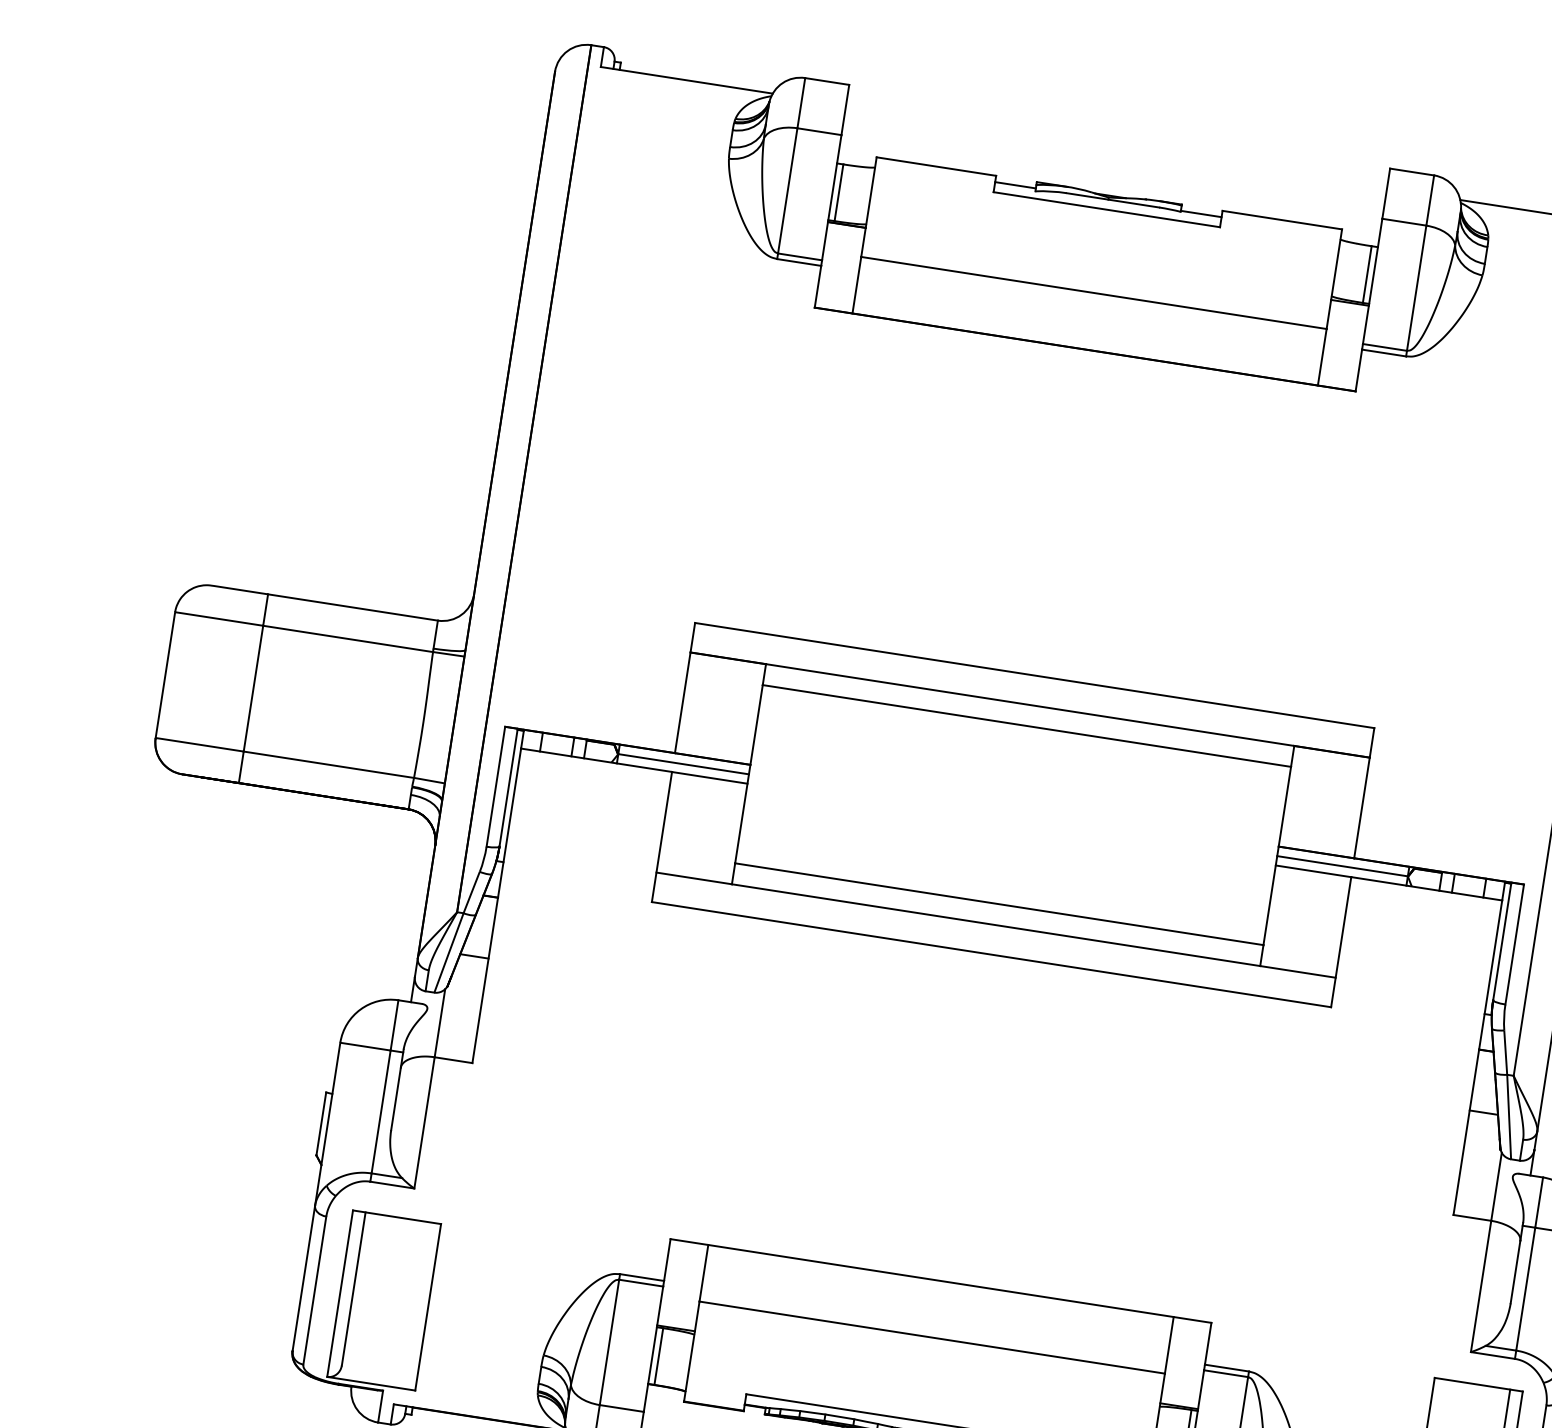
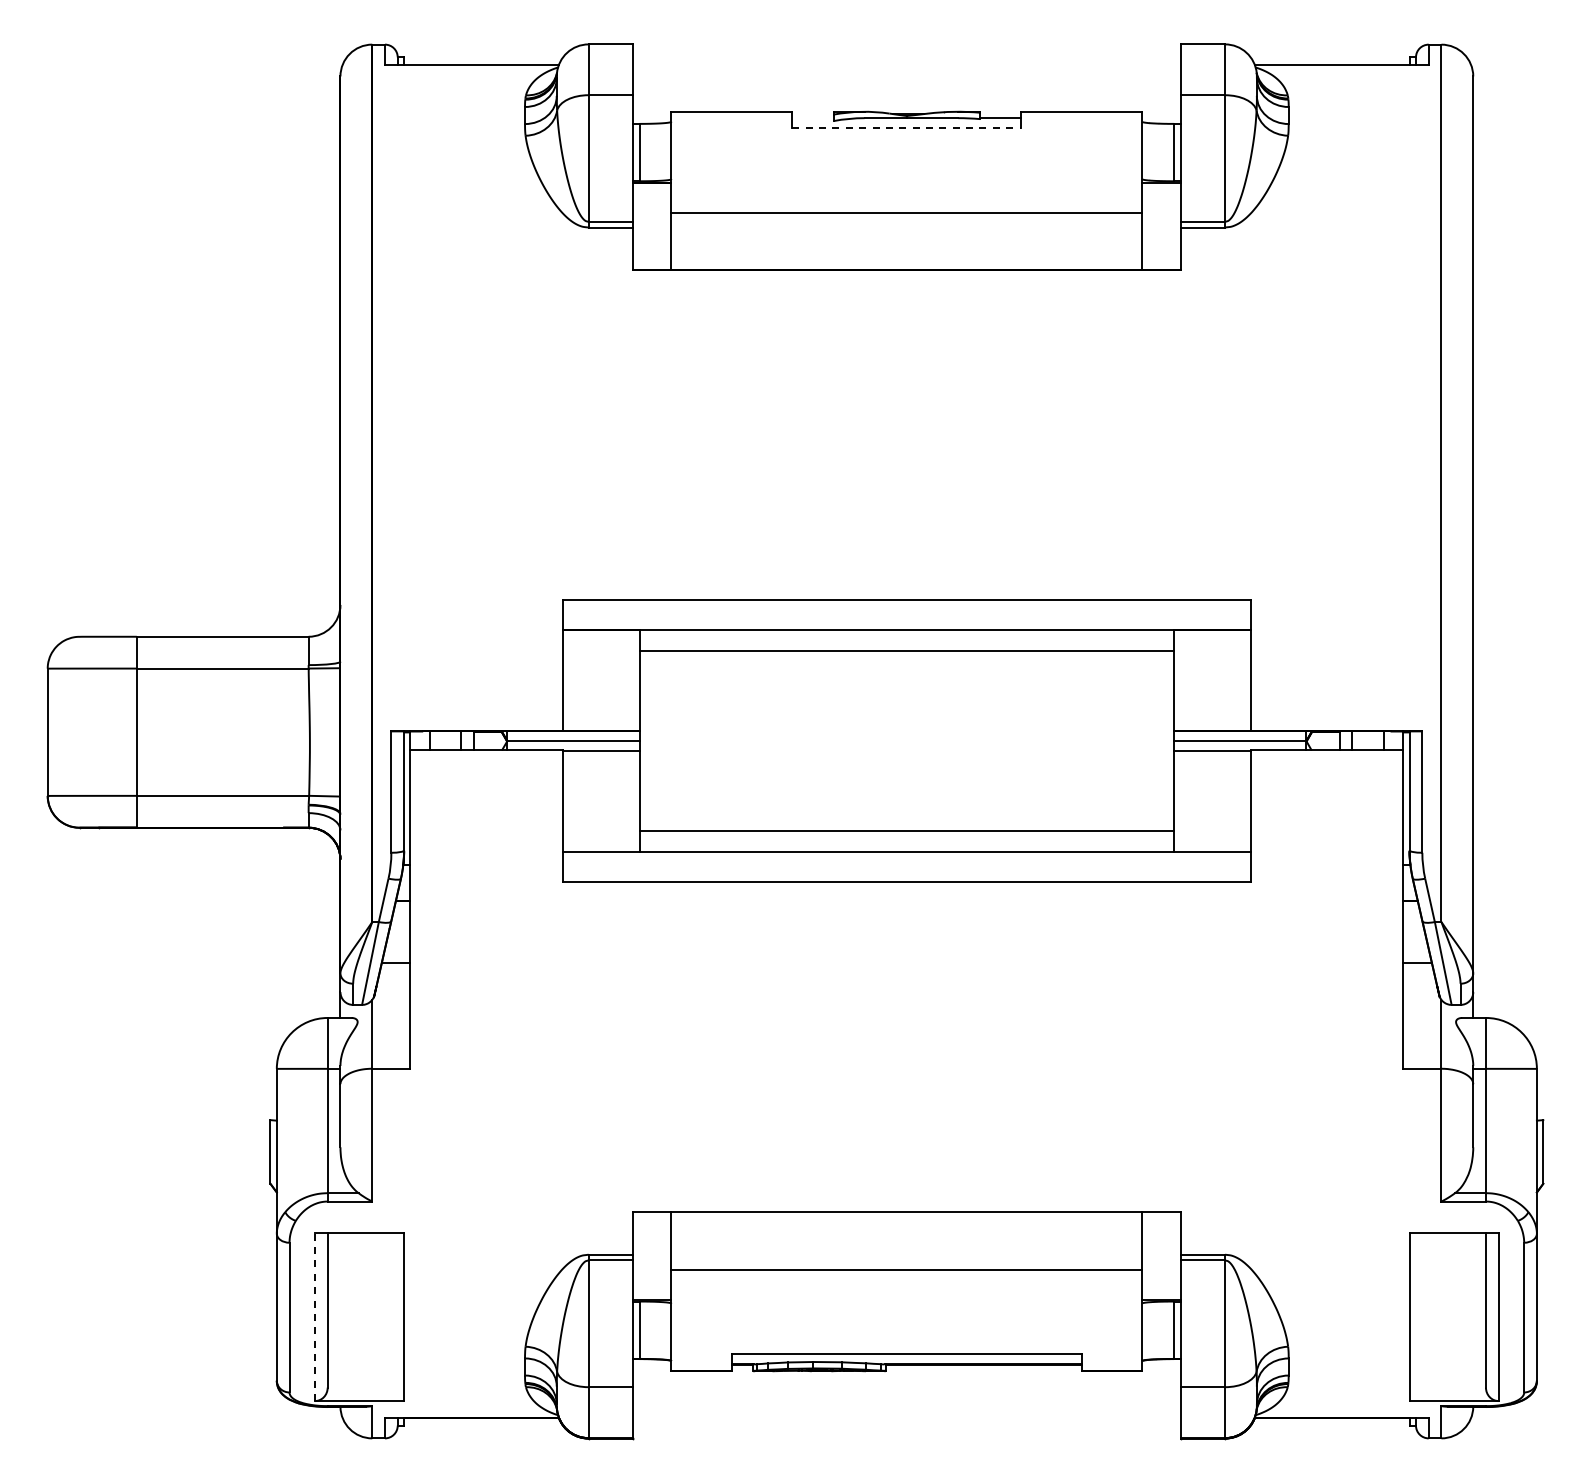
line: (1015, 185) -> (812, 118), removed
line: (1106, 209) -> (906, 128), solid -> dashed
line: (340, 1293) -> (315, 1316), solid -> dashed

